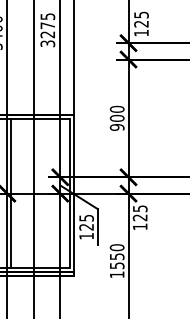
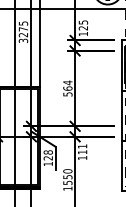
text: (116, 118) -> (67, 88), 900 -> 564
text: (140, 213) -> (82, 149), 125 -> 111
text: (85, 218) -> (47, 152), 125 -> 128

